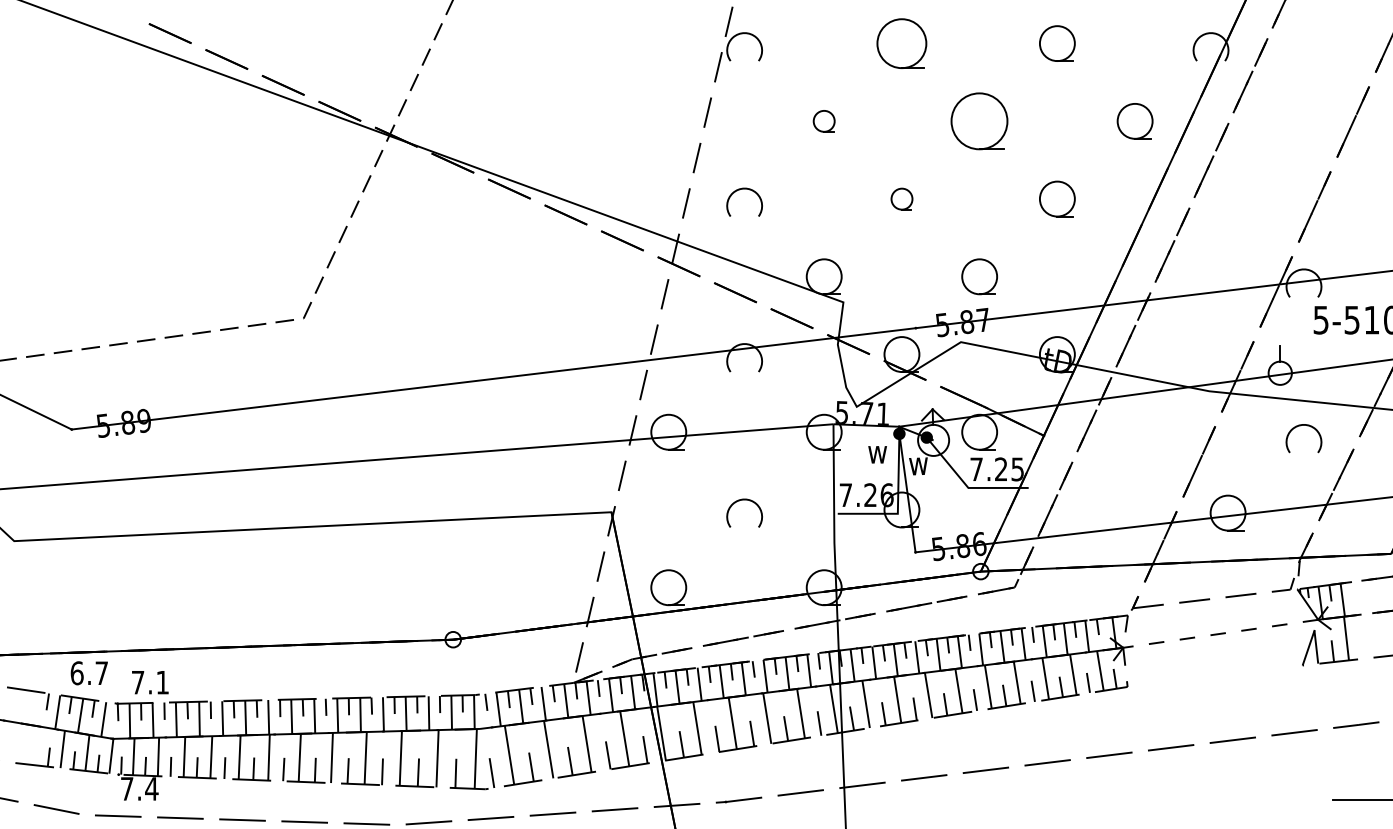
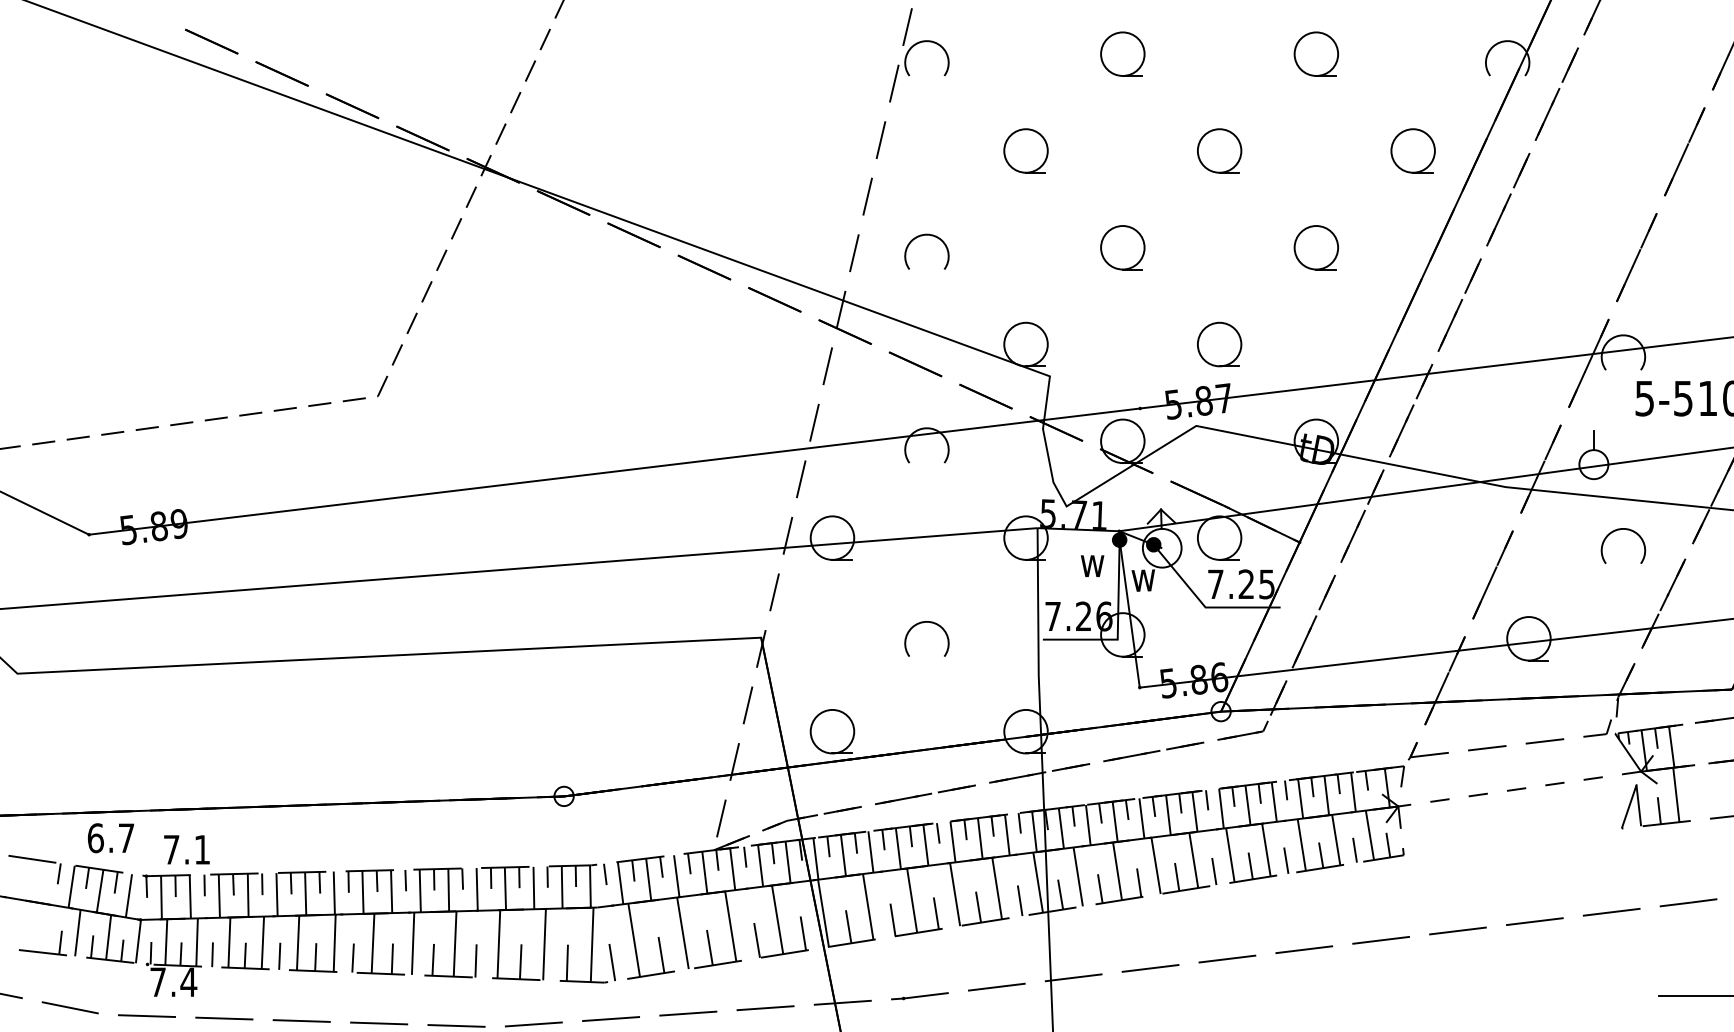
part: (901, 43) -> (1122, 53), size x0.71
part: (823, 120) -> (1025, 150), size x1.67
part: (979, 120) -> (1219, 150), size x0.62
part: (901, 198) -> (1122, 247), size x1.67

